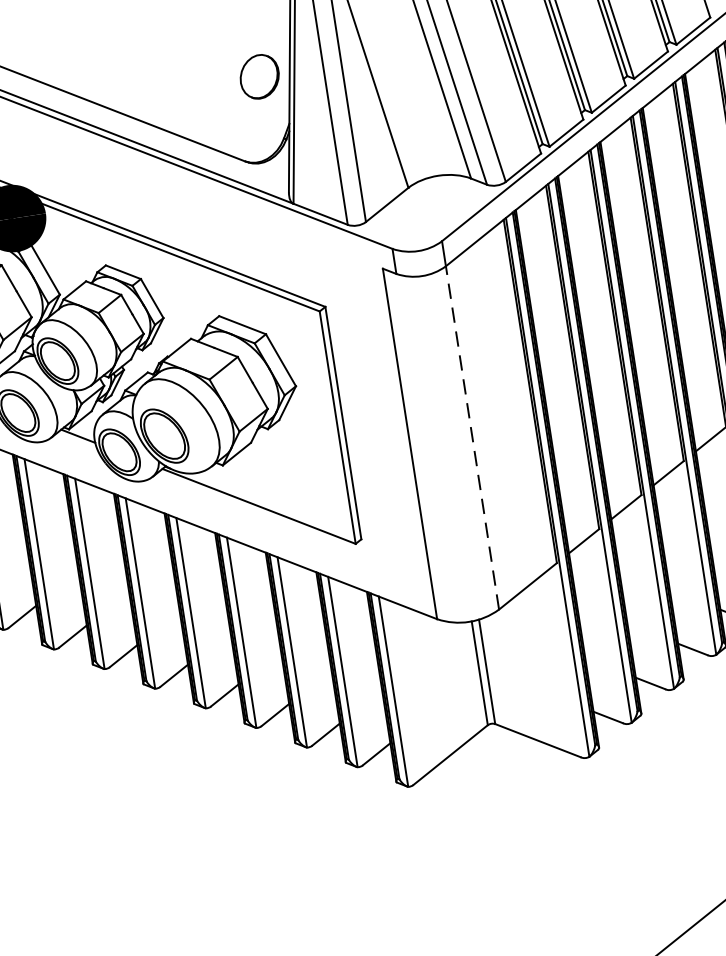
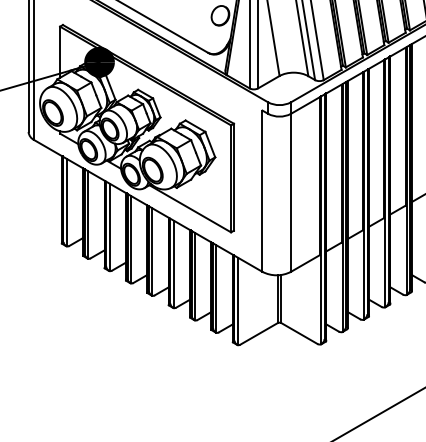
line: (471, 437) -> (290, 192), dashed -> solid

